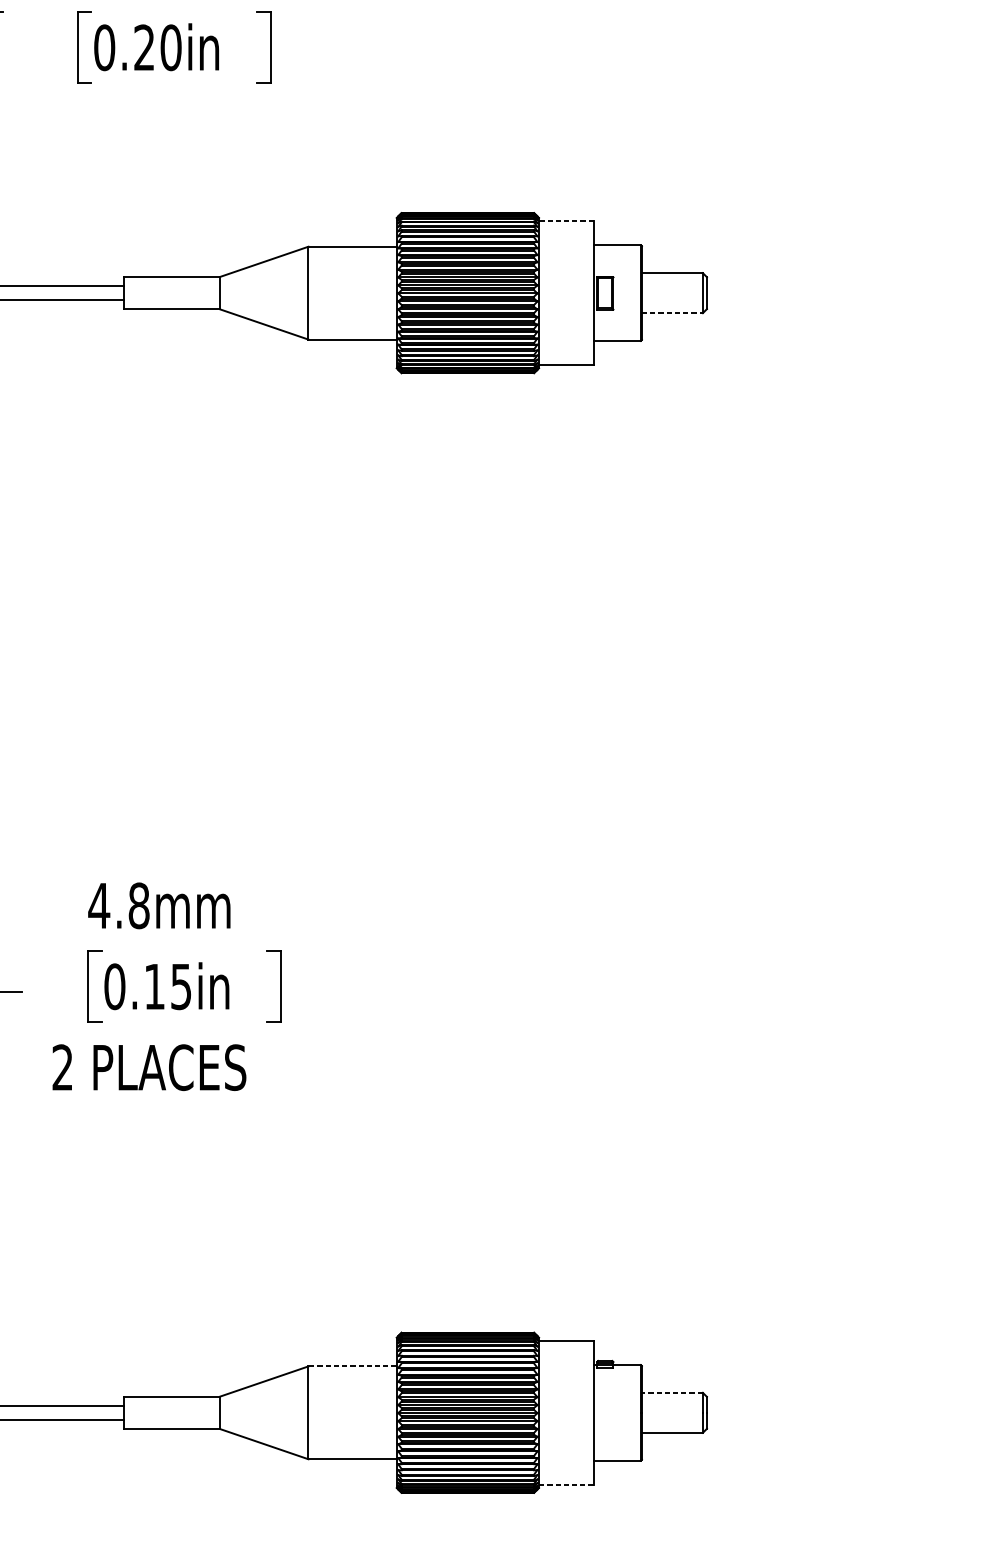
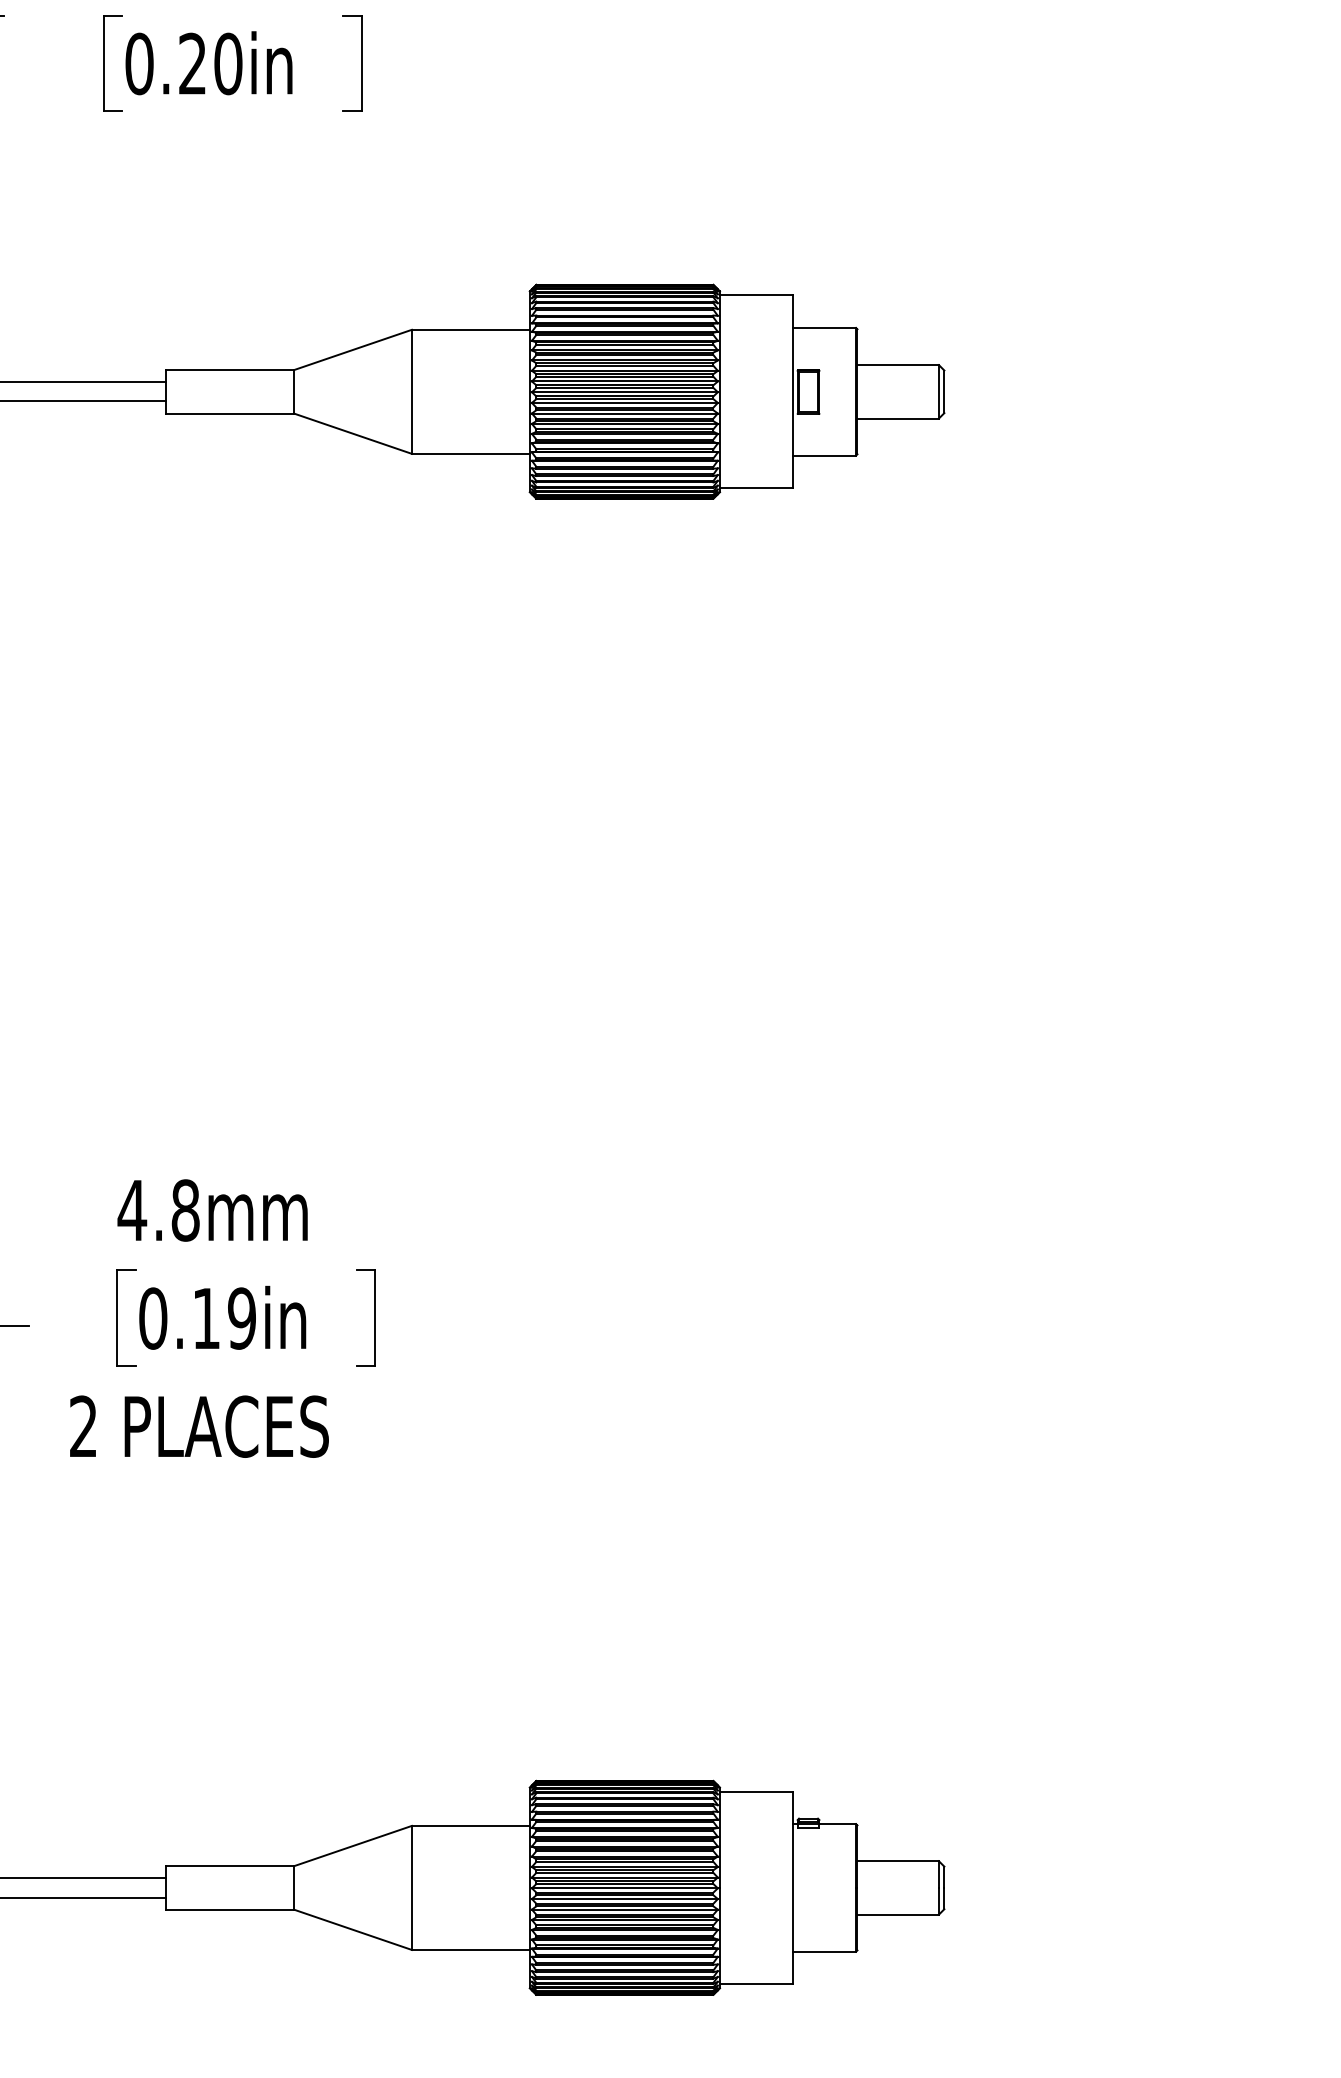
line: (566, 221) -> (756, 295), dashed -> solid
line: (672, 313) -> (898, 418), dashed -> solid
text: (180, 986) -> (241, 1318), 0.15in -> 0.19in
line: (352, 1366) -> (470, 1825), dashed -> solid
line: (672, 1393) -> (898, 1861), dashed -> solid
line: (566, 1485) -> (756, 1984), dashed -> solid

